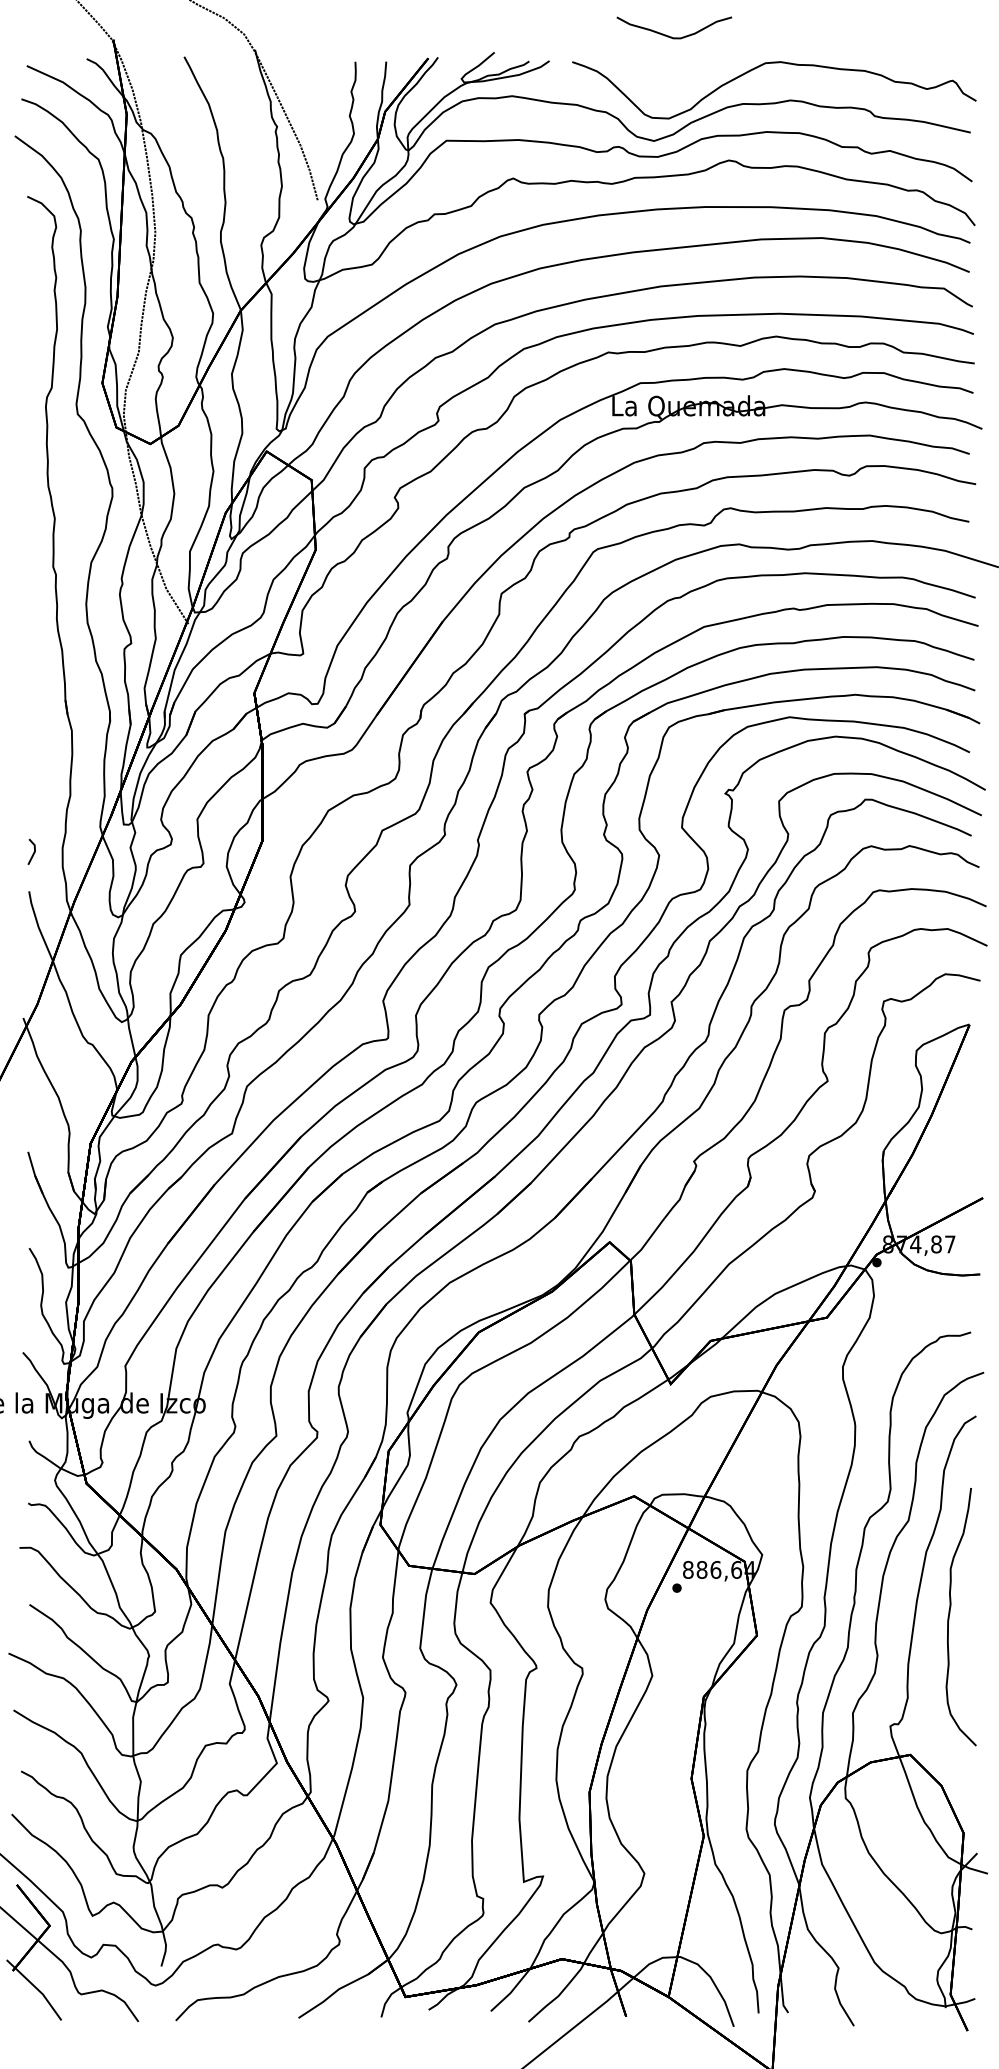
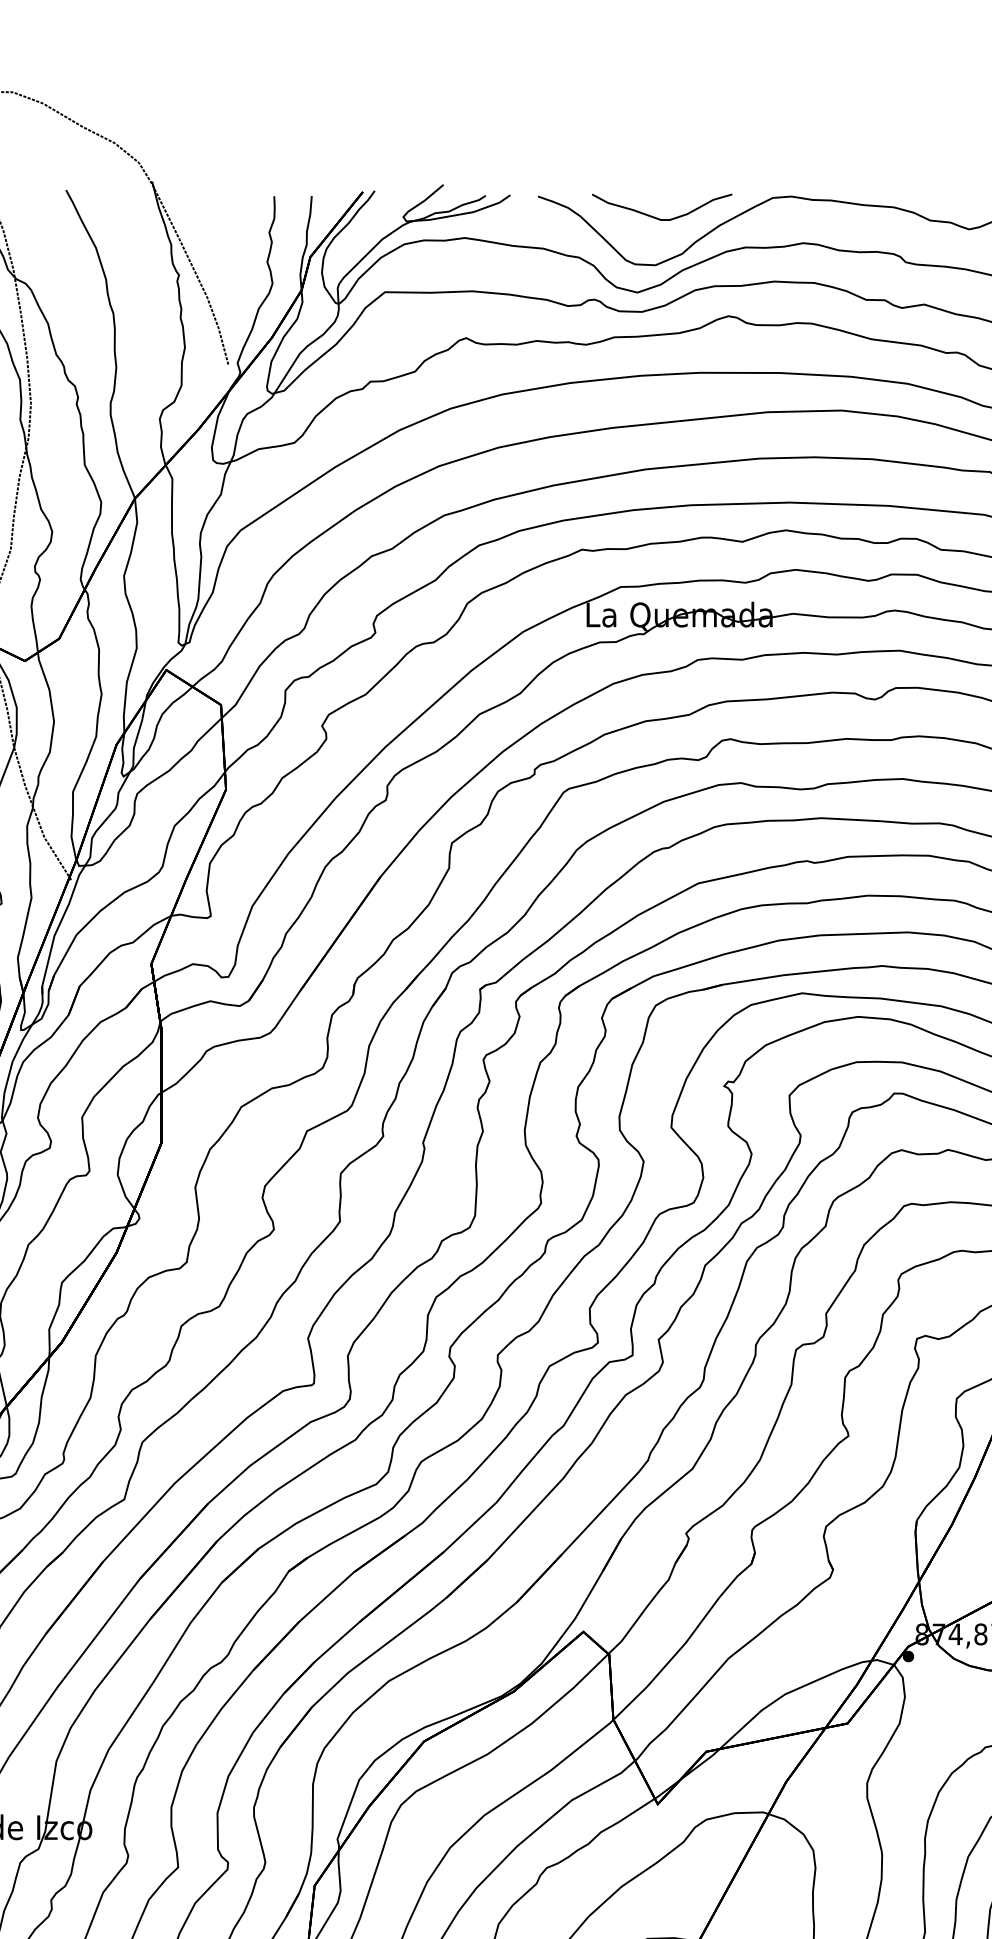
curve: (671, 36) -> (658, 217), moved

